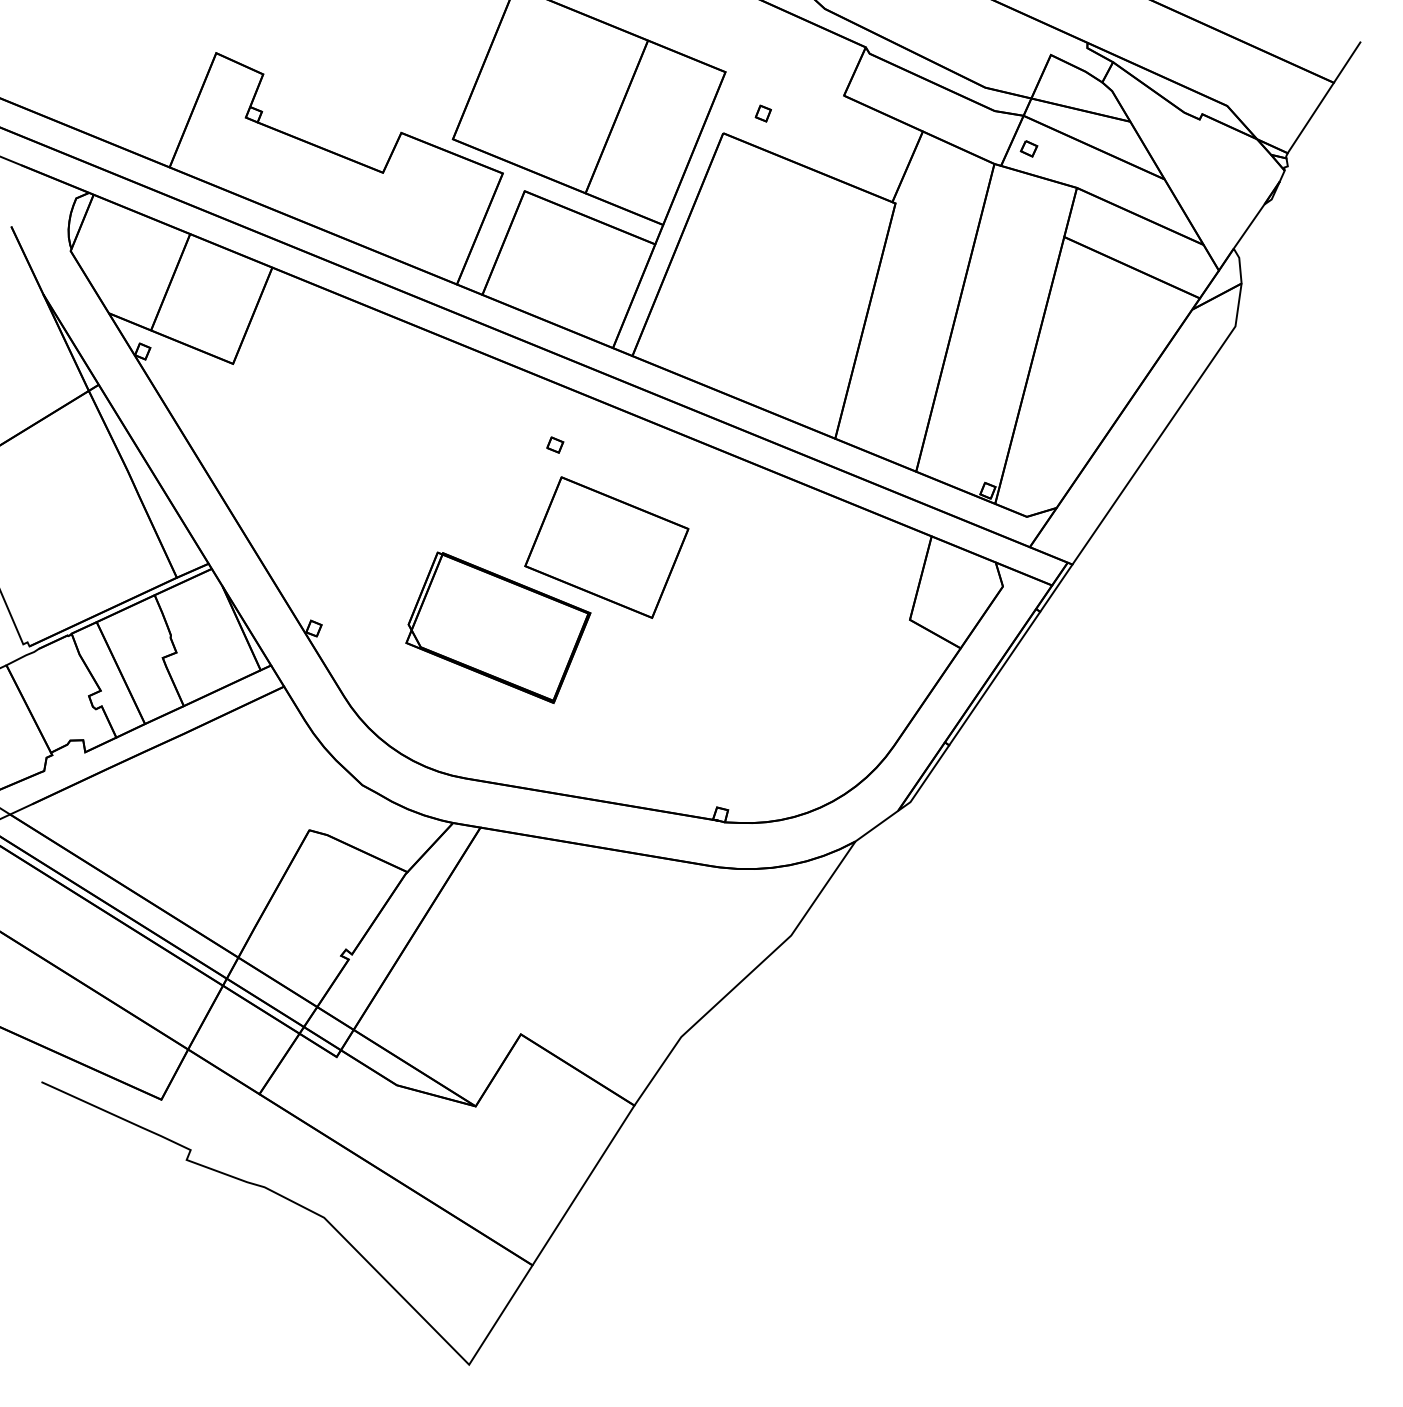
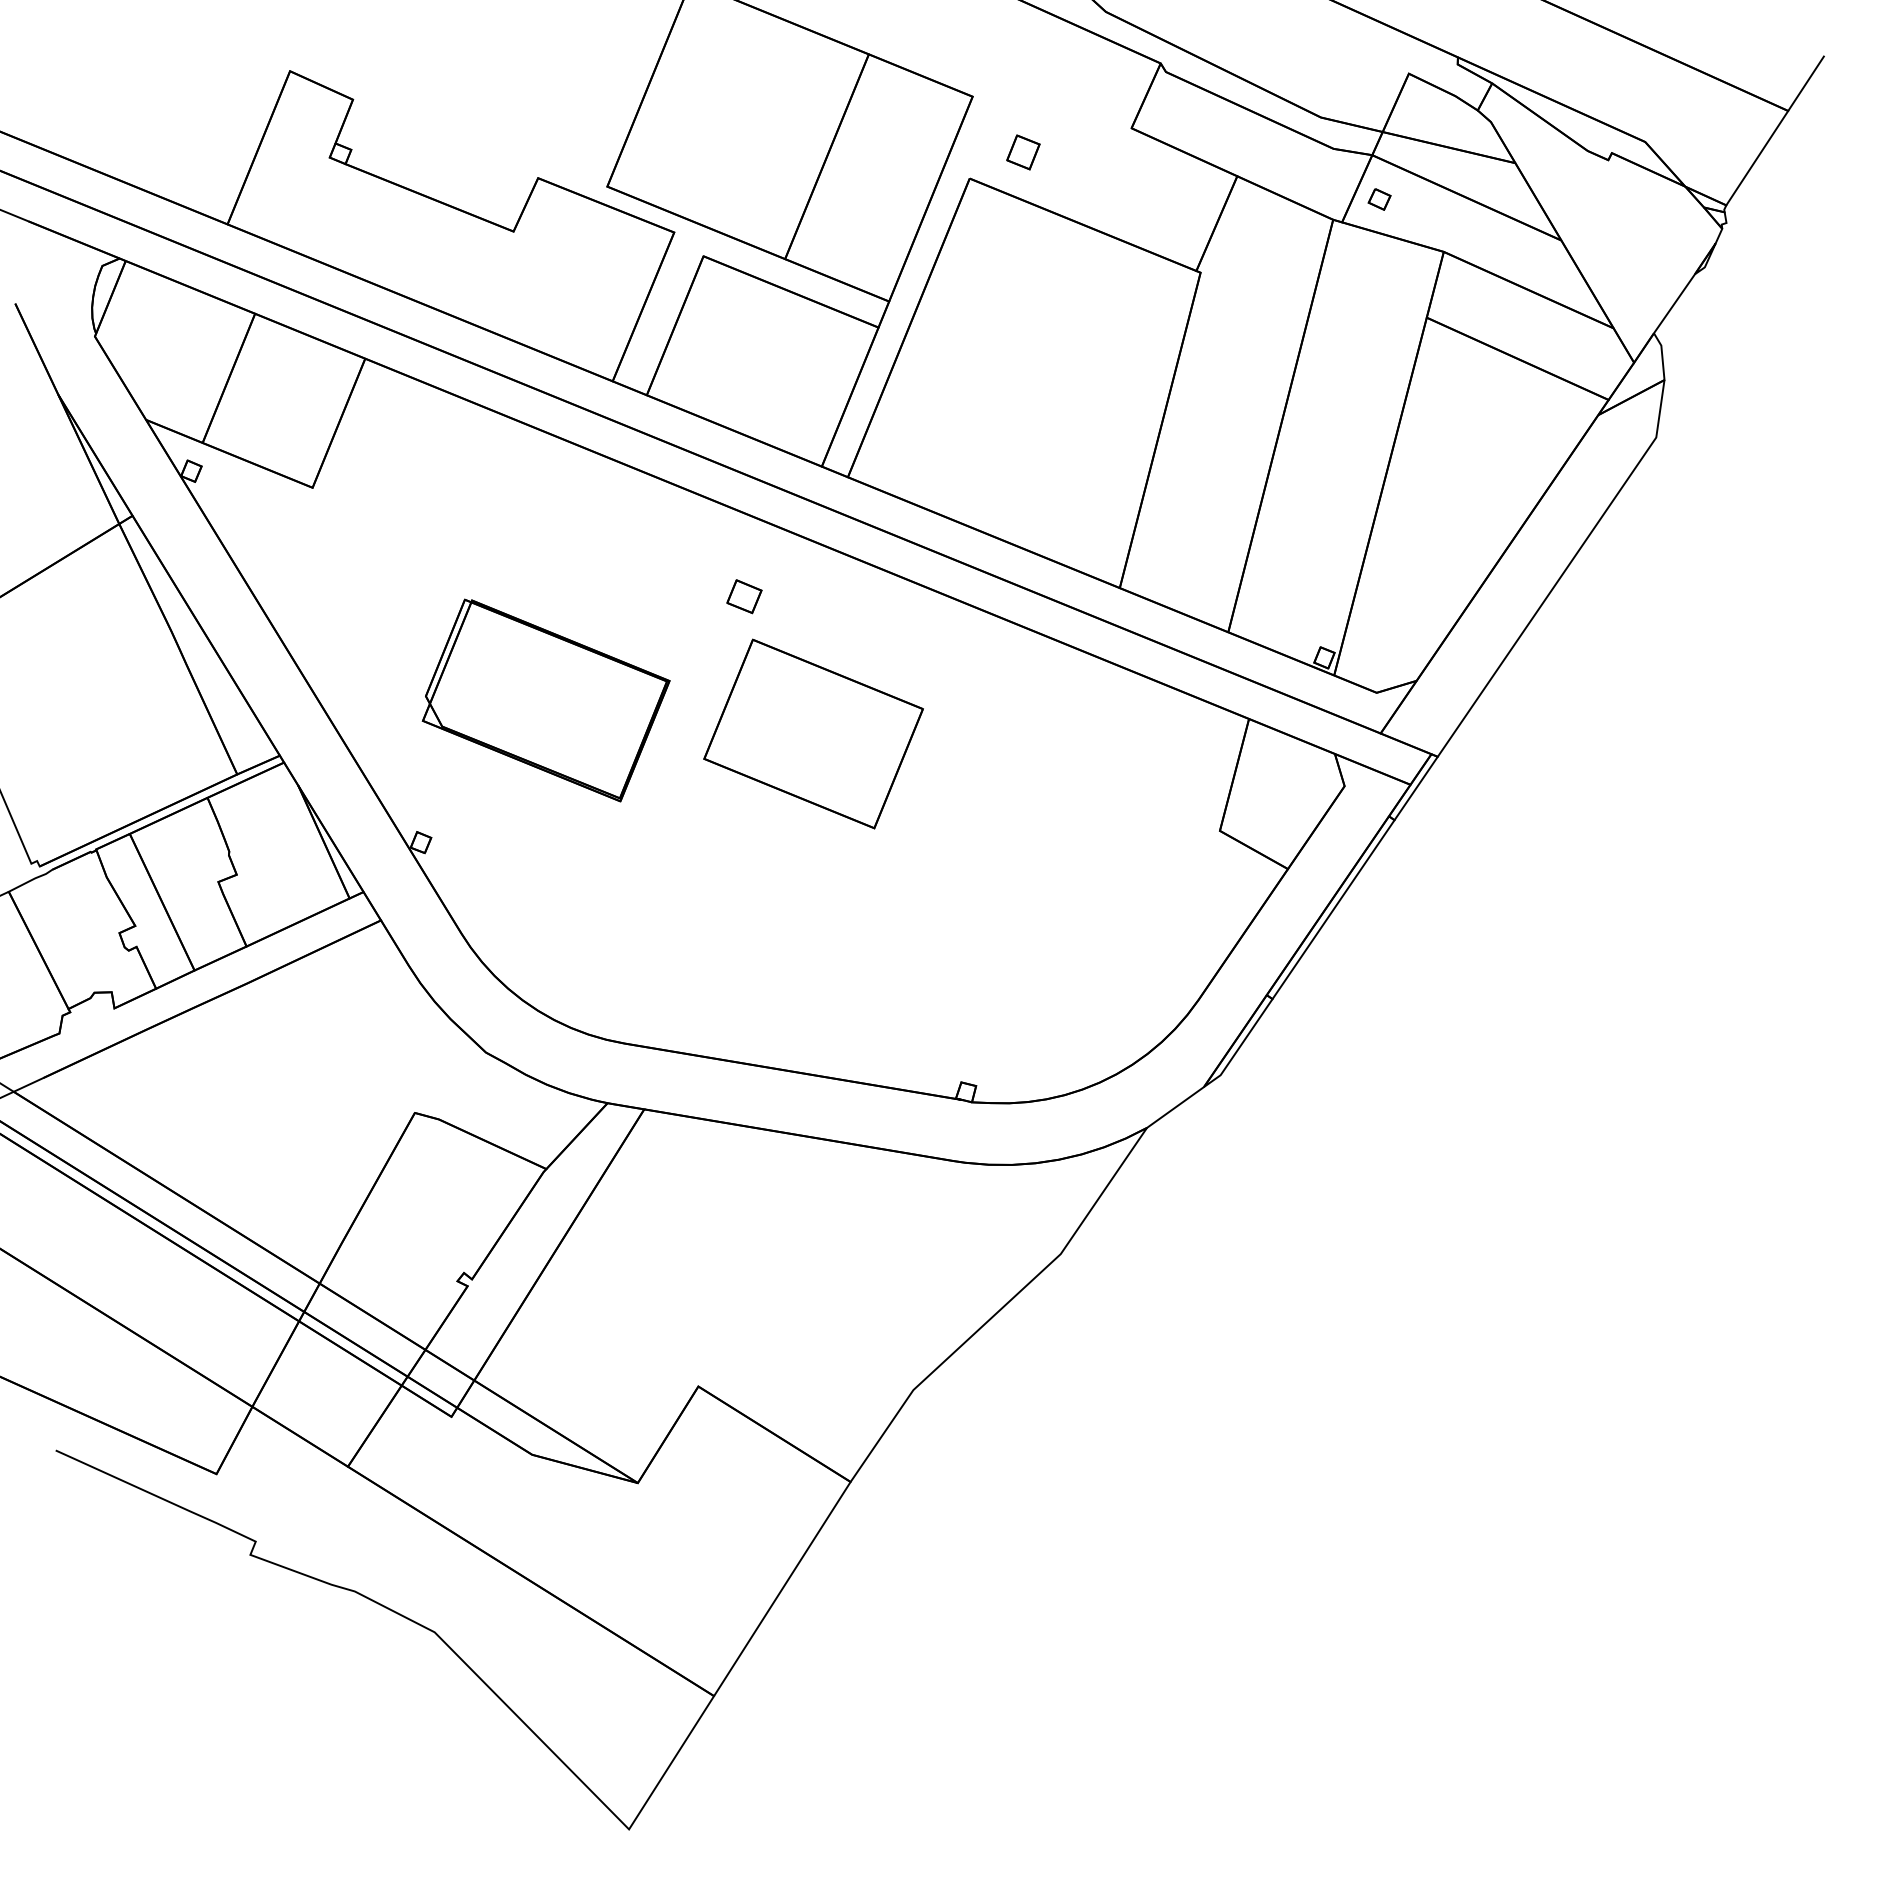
part: (763, 113) -> (1023, 151), size x1.6
part: (555, 445) -> (744, 596), size x1.6
part: (497, 627) -> (545, 700), moved

